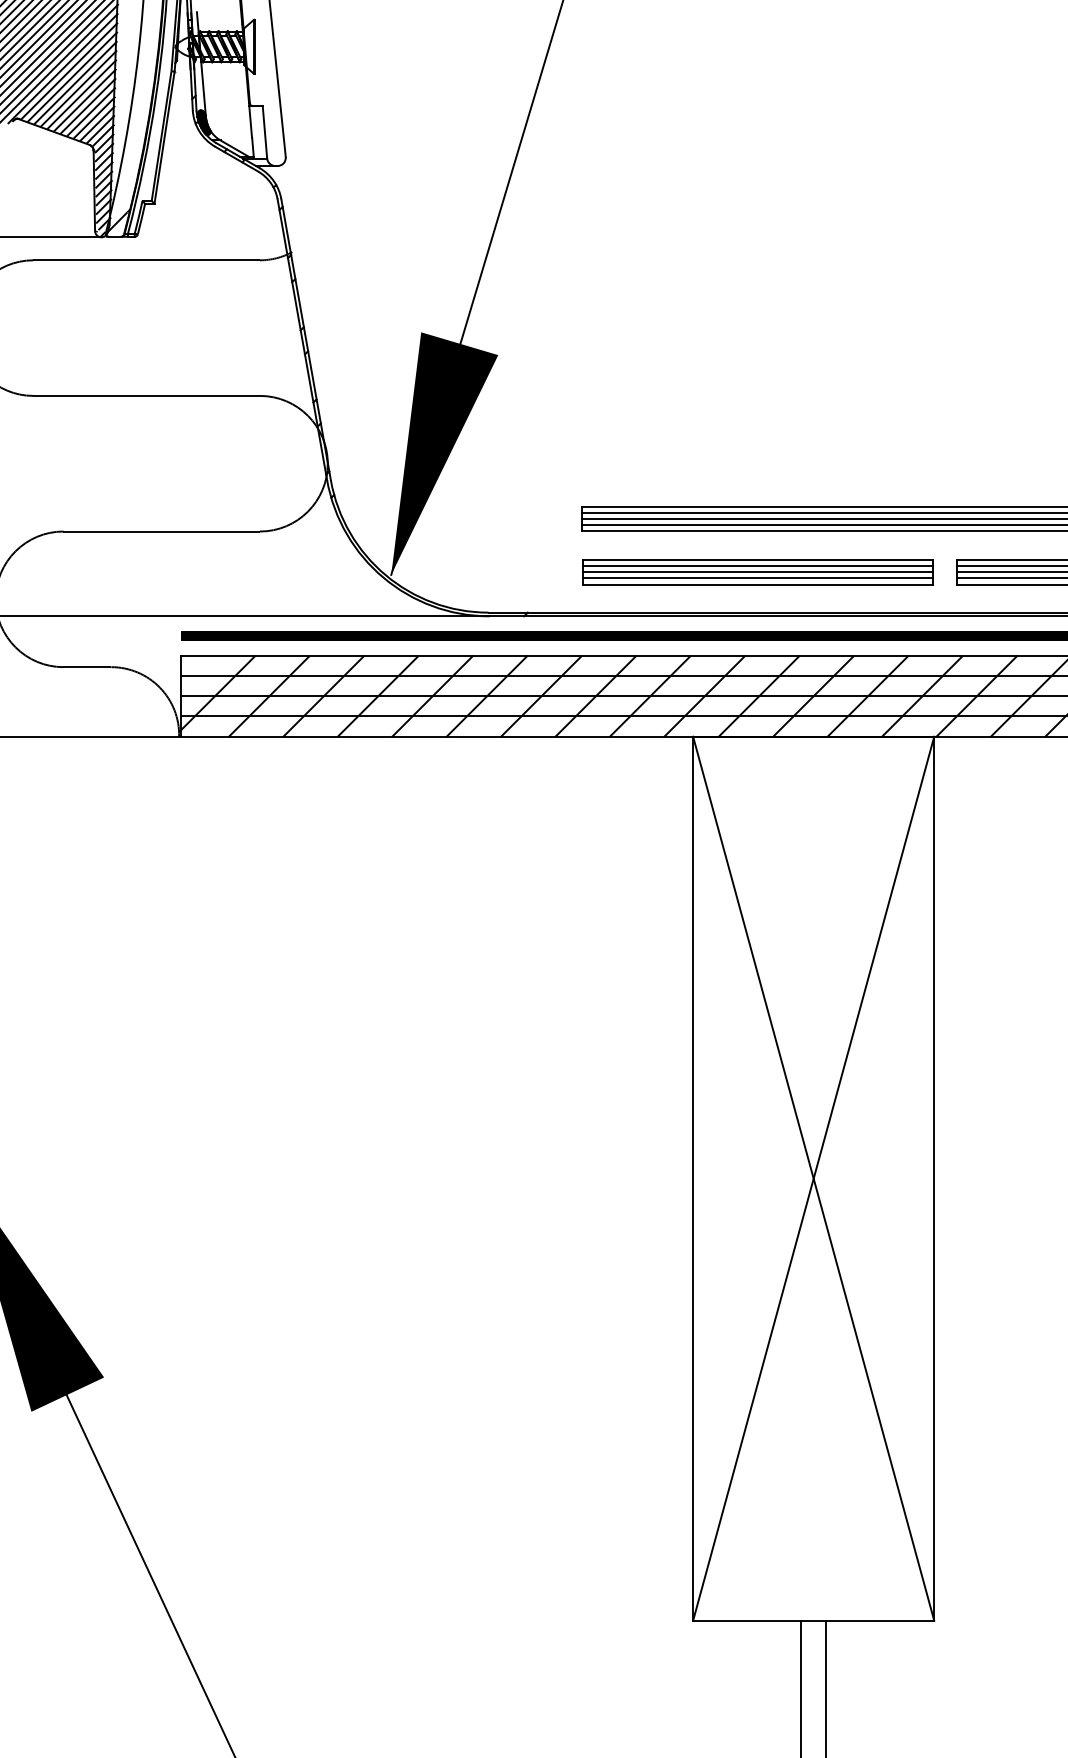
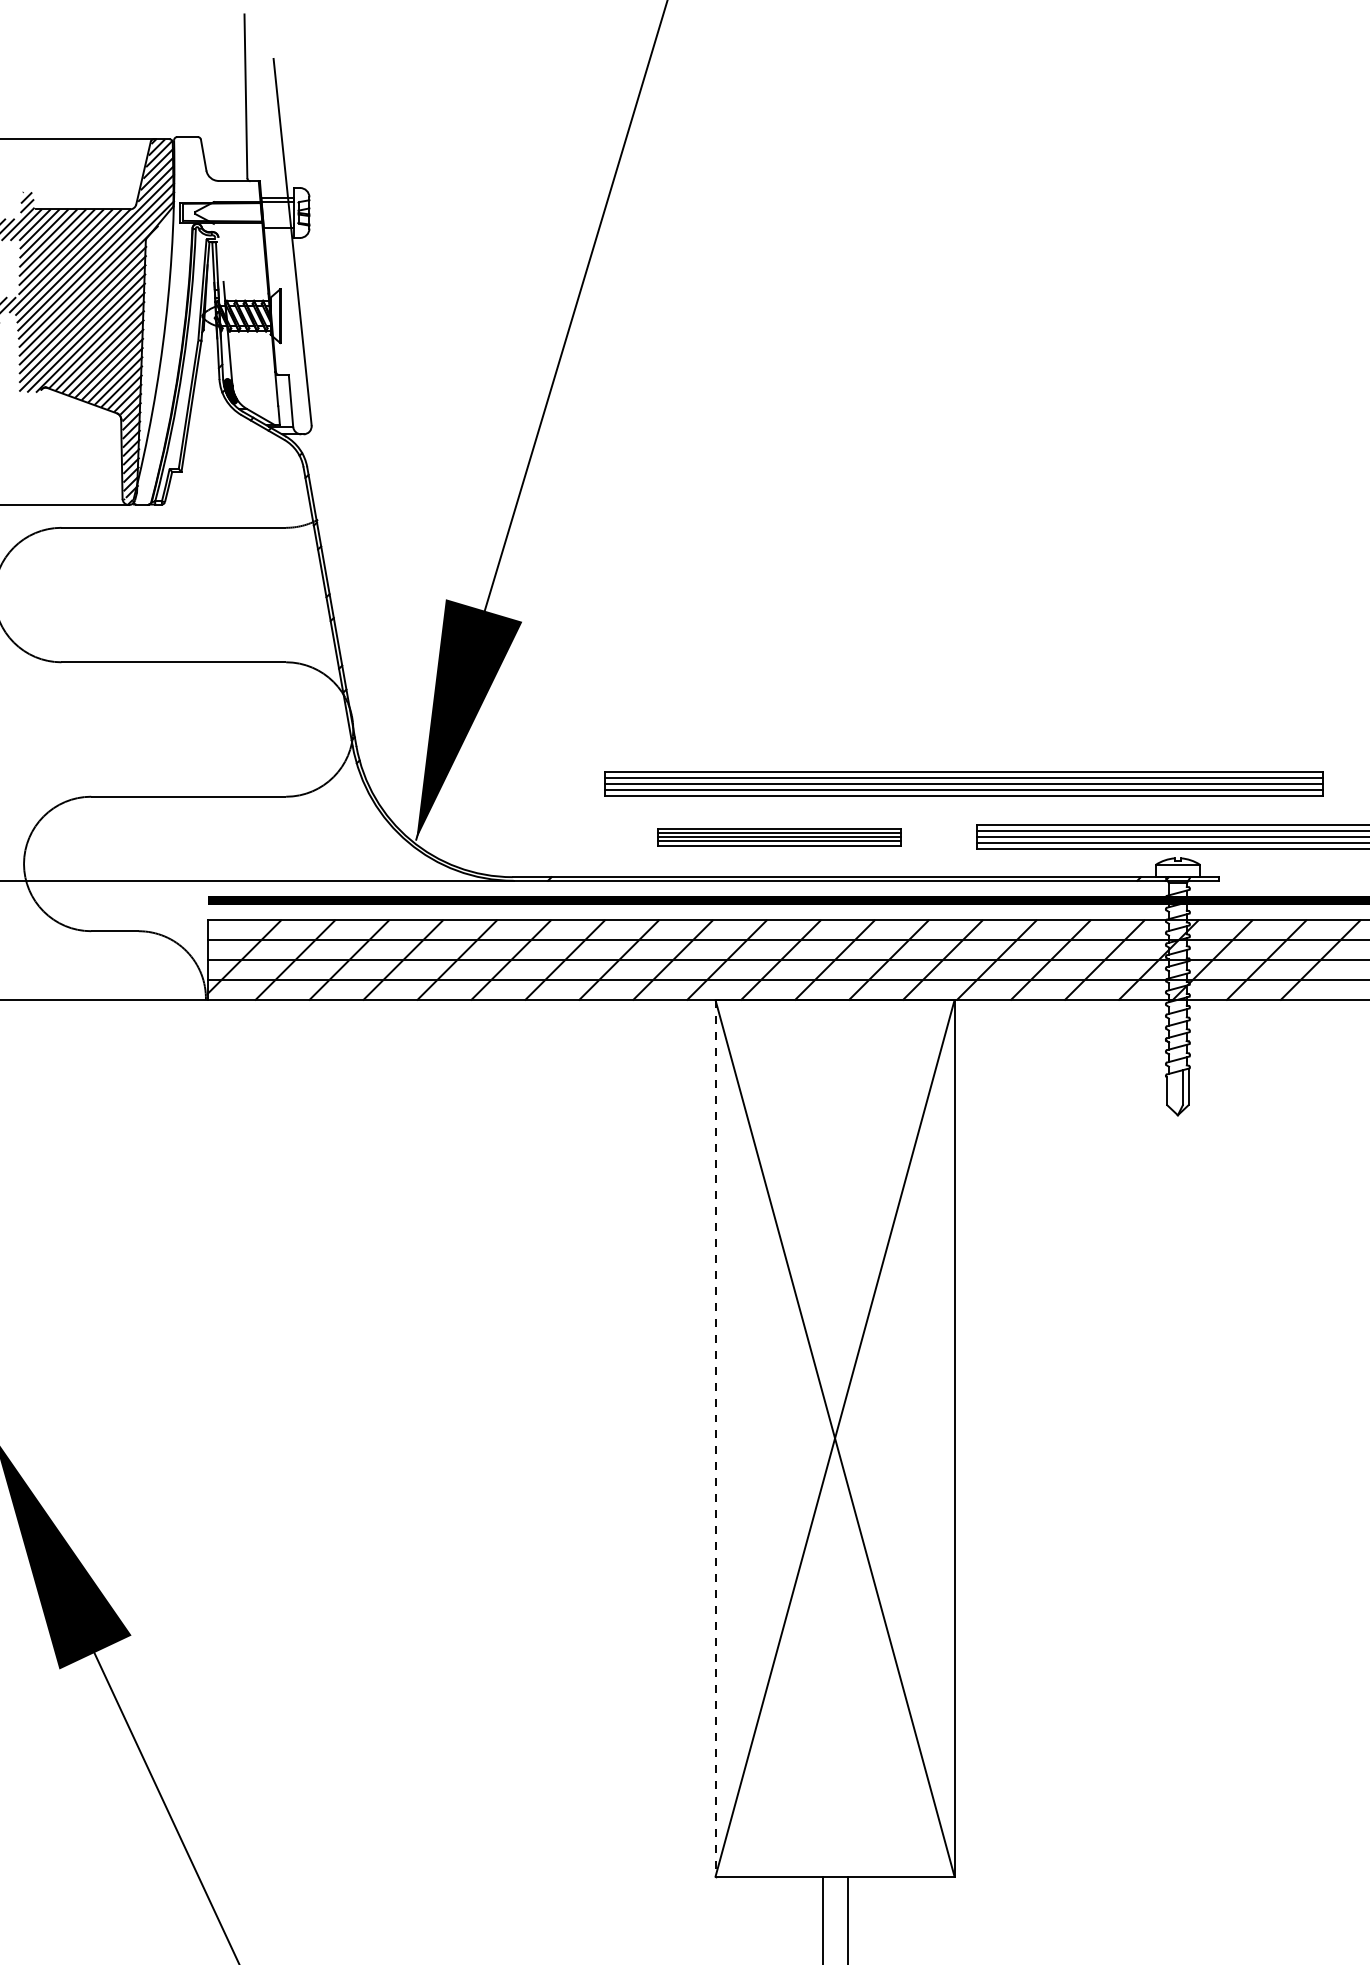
hatch: (118, 221) -> (145, 489), removed
part: (757, 571) -> (779, 836), size x0.7
line: (693, 1178) -> (715, 1438), solid -> dashed

